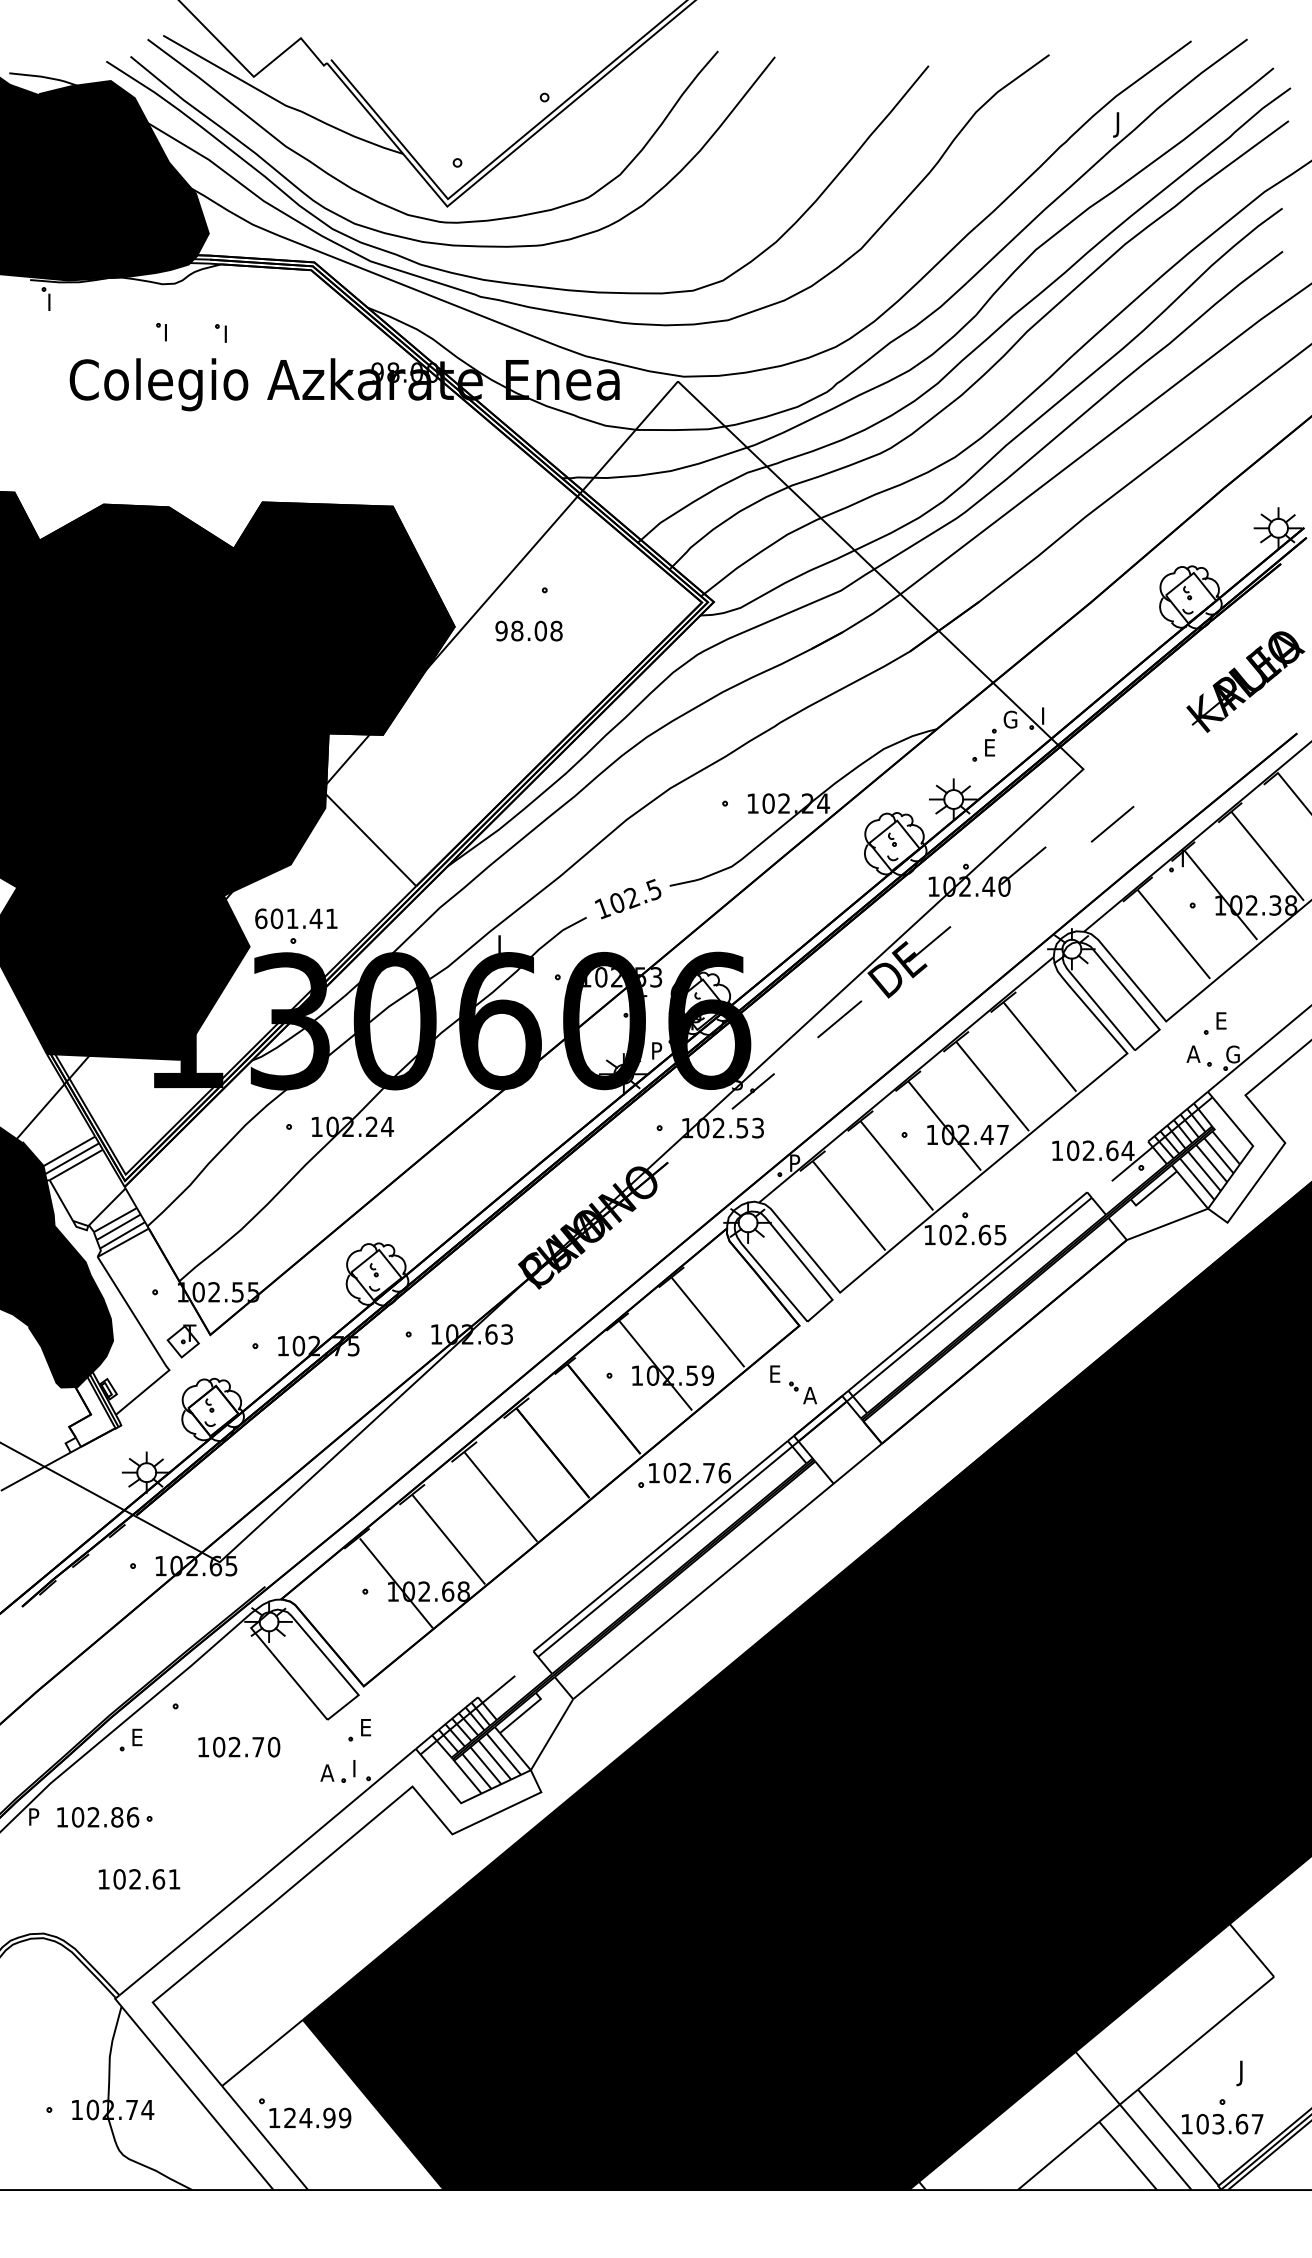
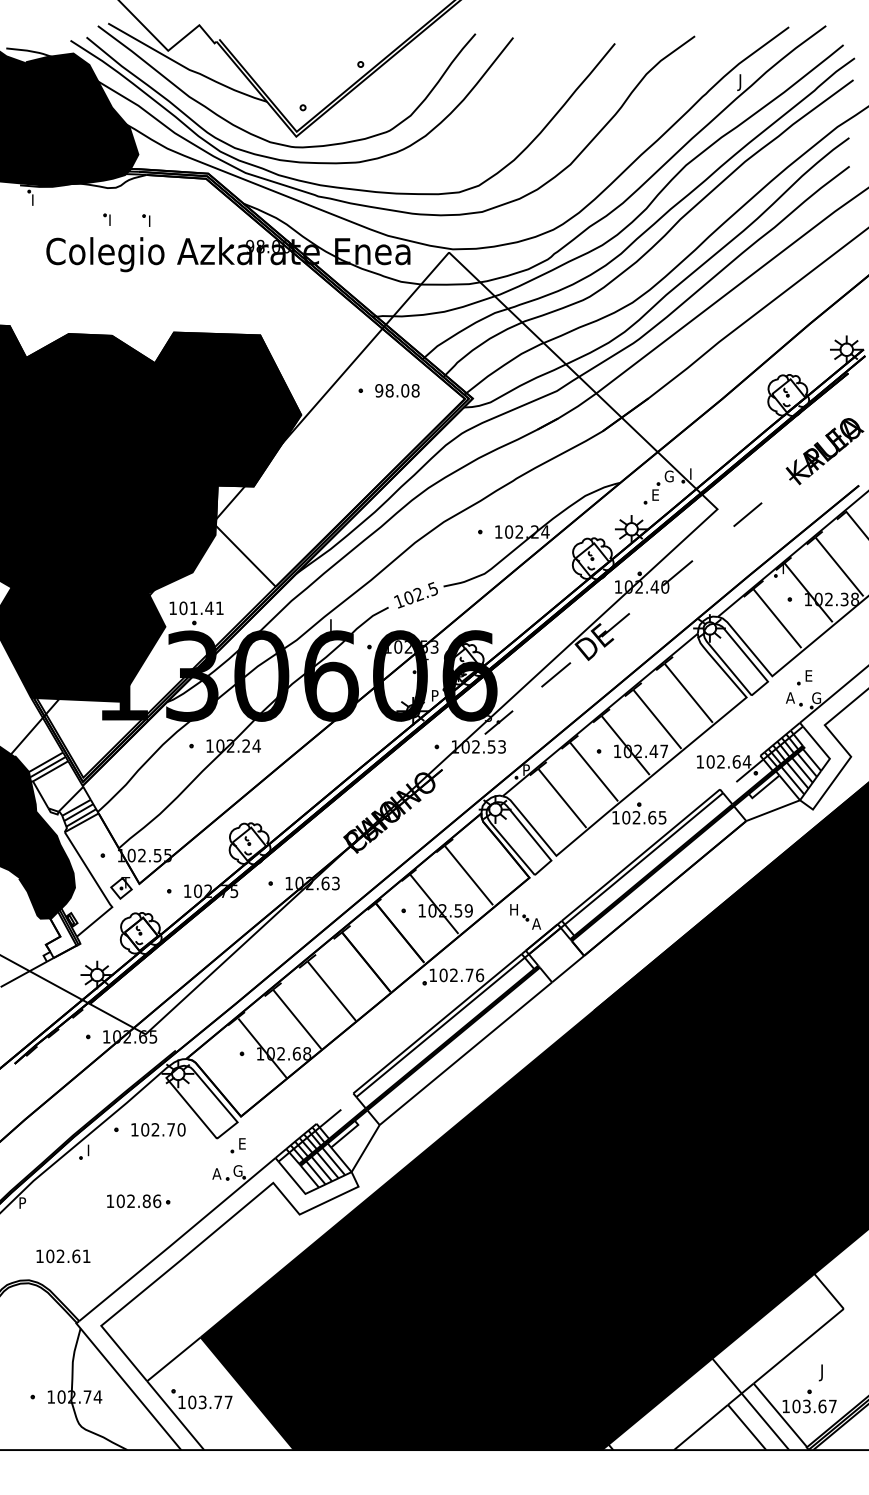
text: (529, 630) -> (397, 390), moved
line: (1112, 823) -> (747, 514), moved
text: (261, 919) -> (173, 608), 601.41 -> 101.41
text: (776, 1373) -> (514, 909), E -> H
text: (138, 1737) -> (91, 1150), E -> I
text: (239, 1746) -> (158, 1129), moved
text: (358, 1767) -> (237, 1170), I -> G
part: (104, 1817) -> (138, 1201), moved
text: (139, 1879) -> (63, 1256), moved
text: (317, 2118) -> (210, 1402), 124.99 -> 103.77

